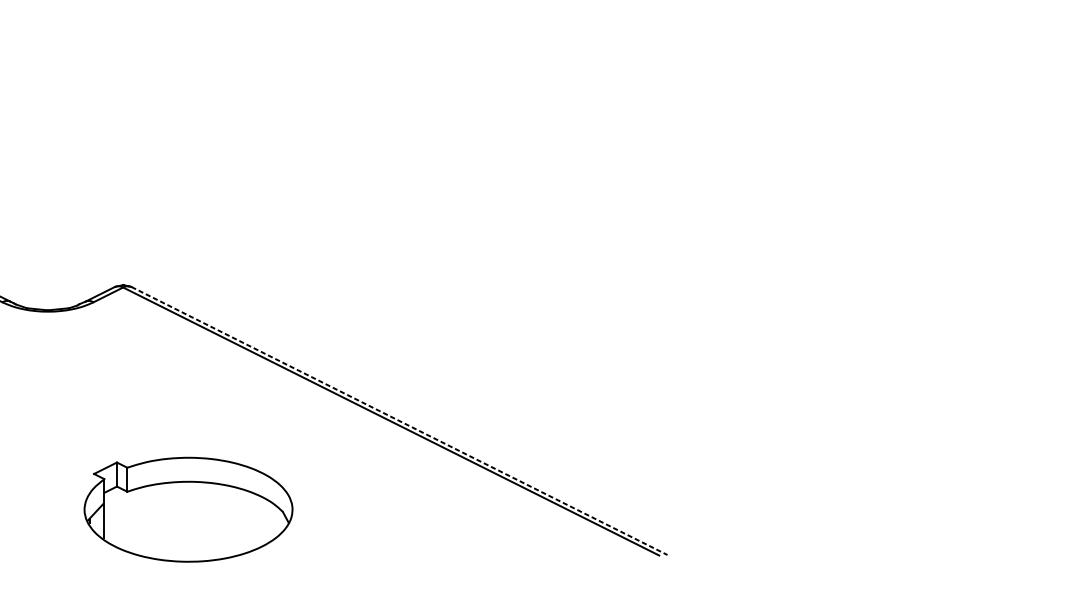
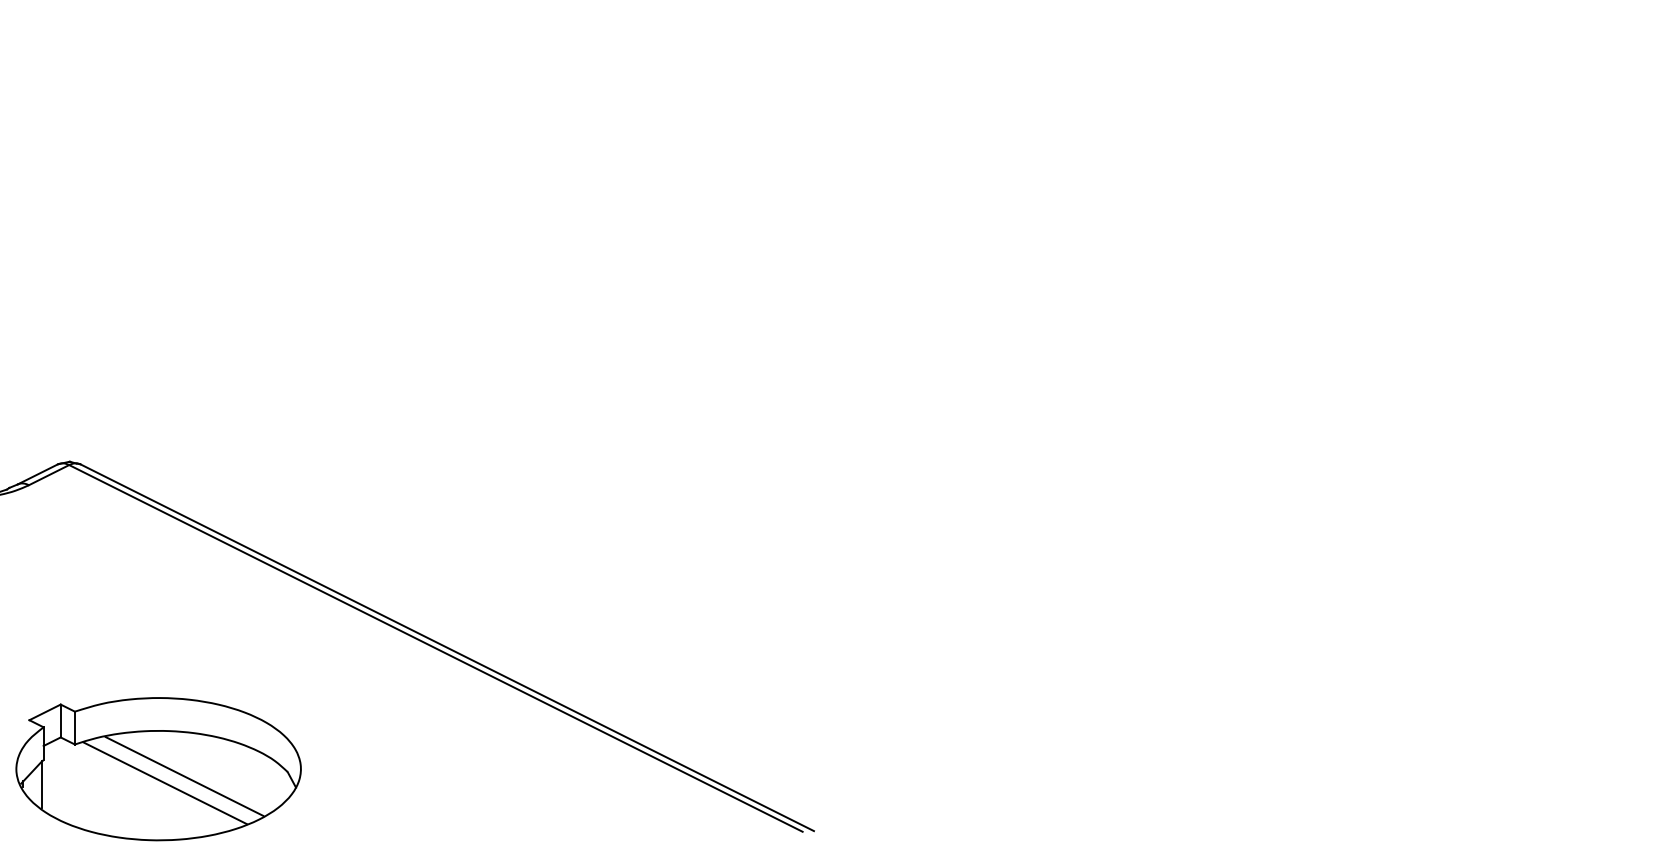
line: (399, 420) -> (447, 647), dashed -> solid
line: (207, 515) -> (184, 776), added
line: (192, 520) -> (164, 783), added

